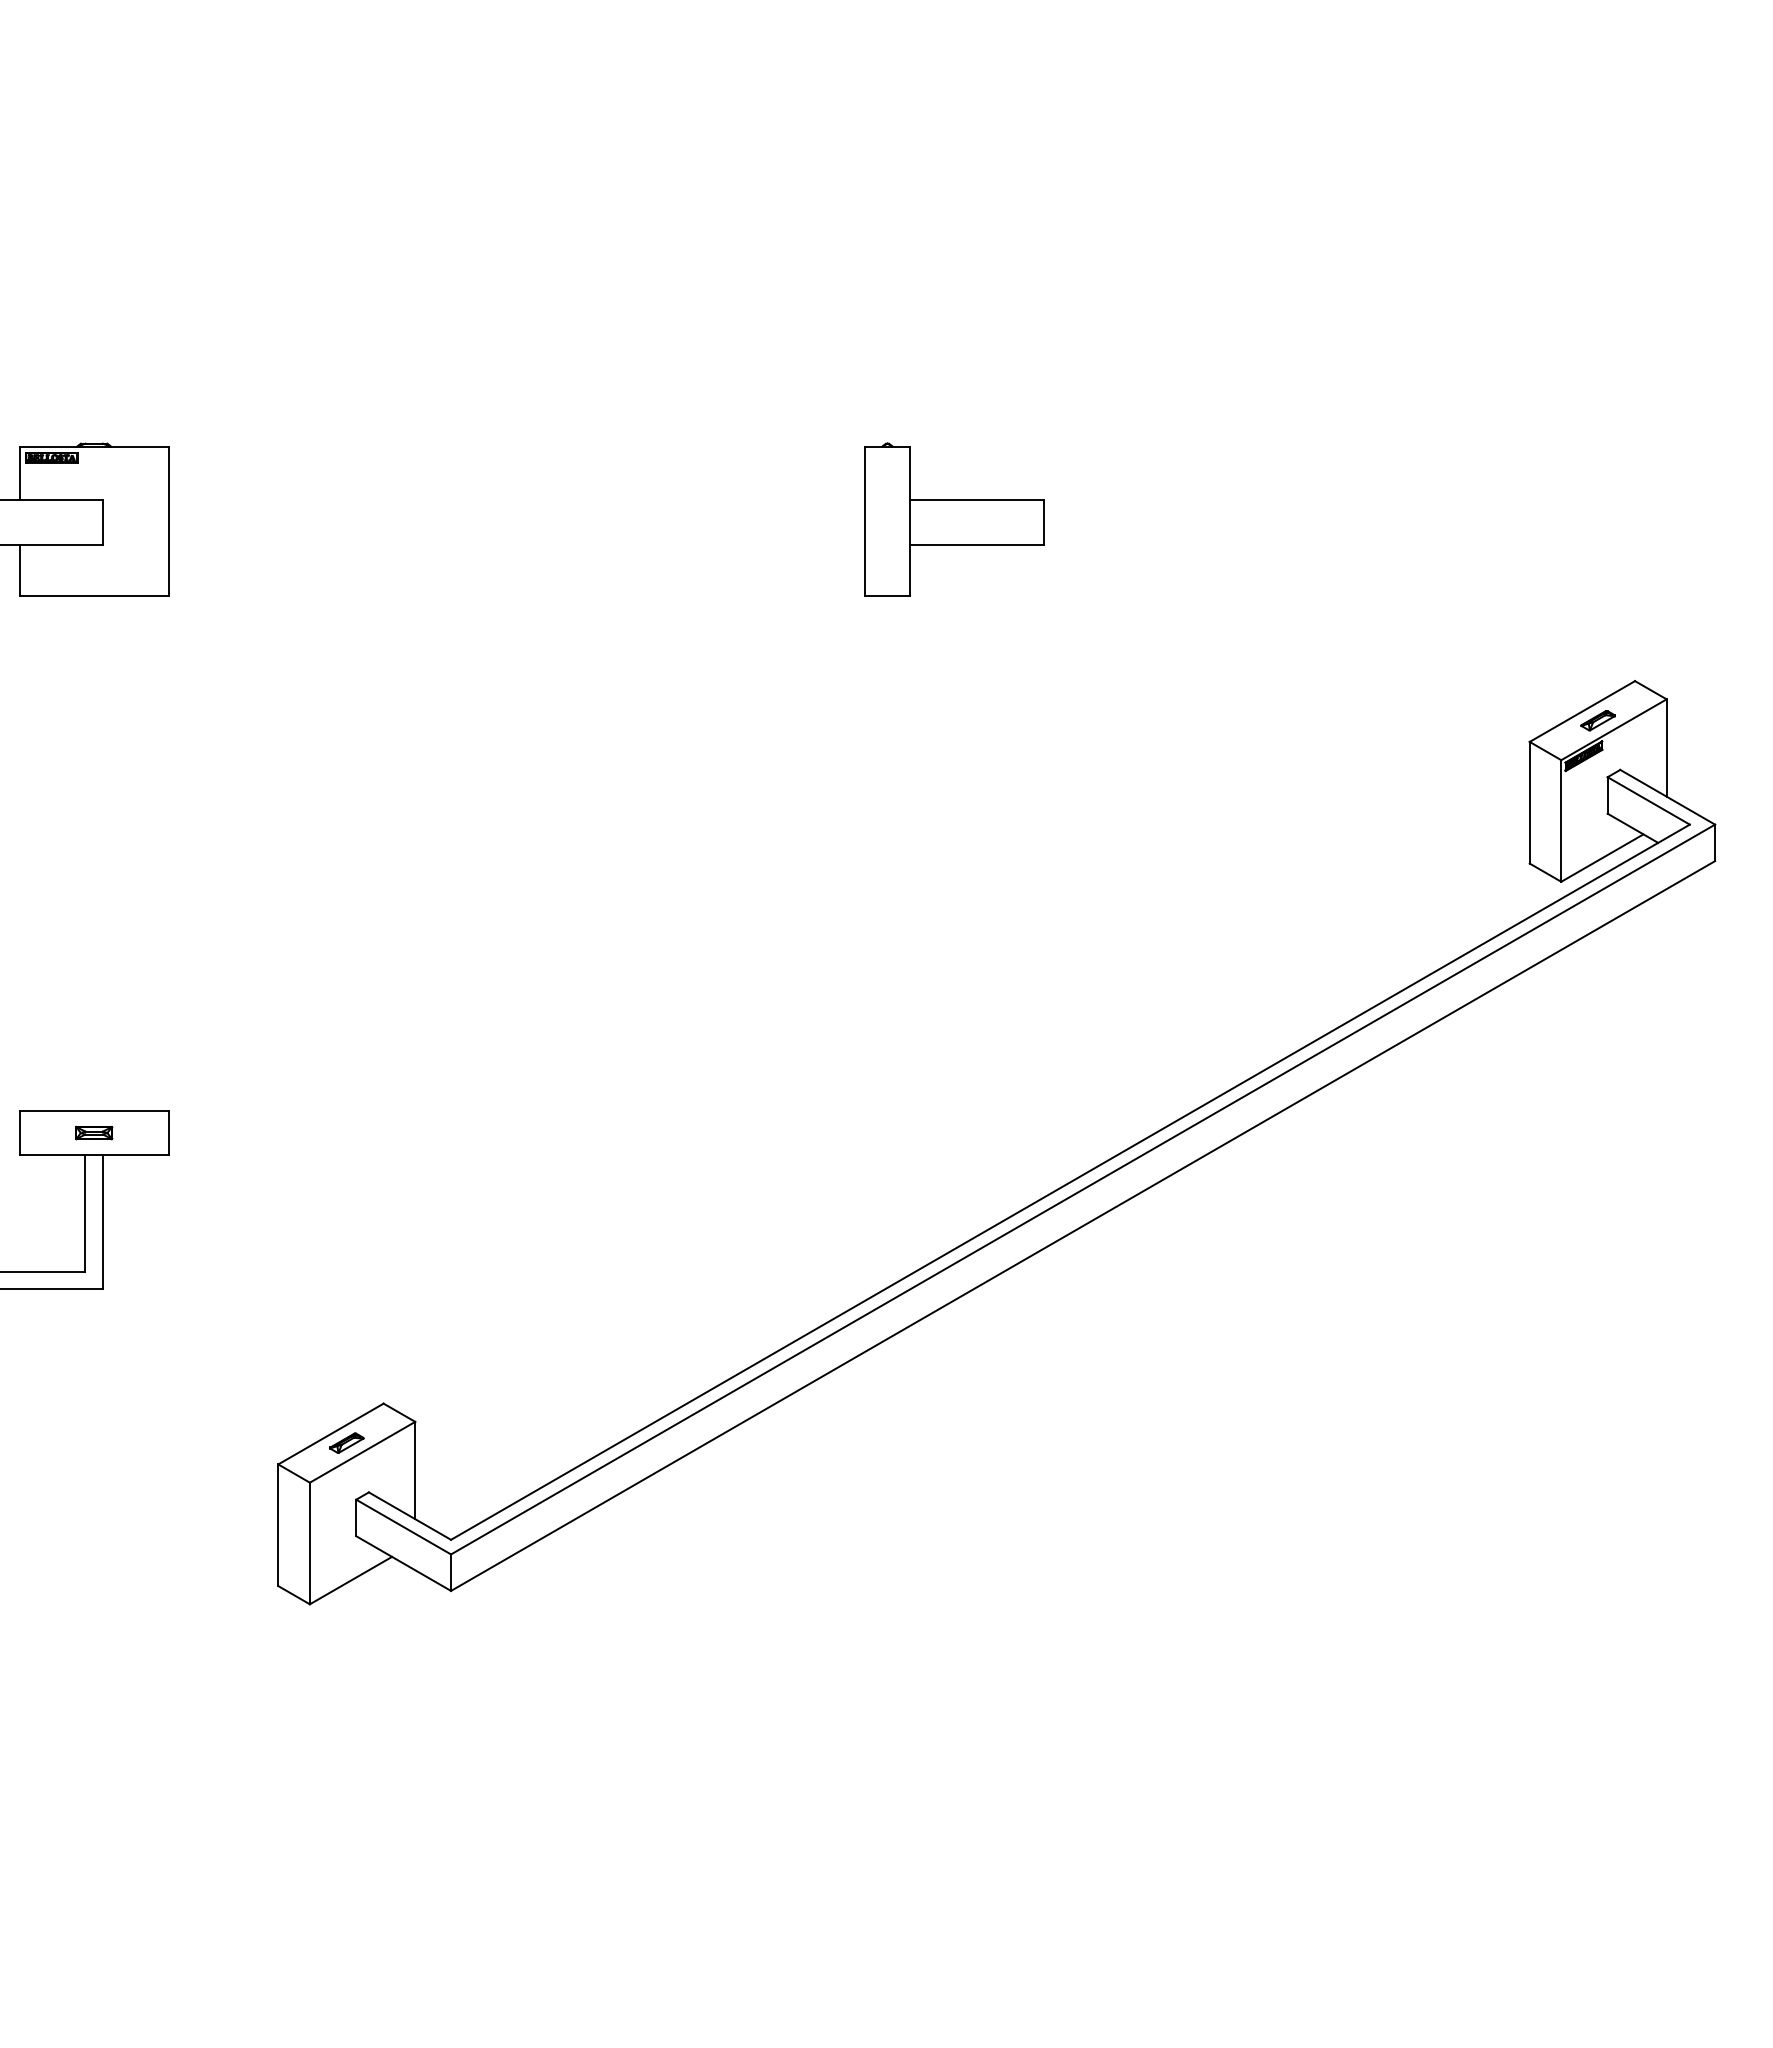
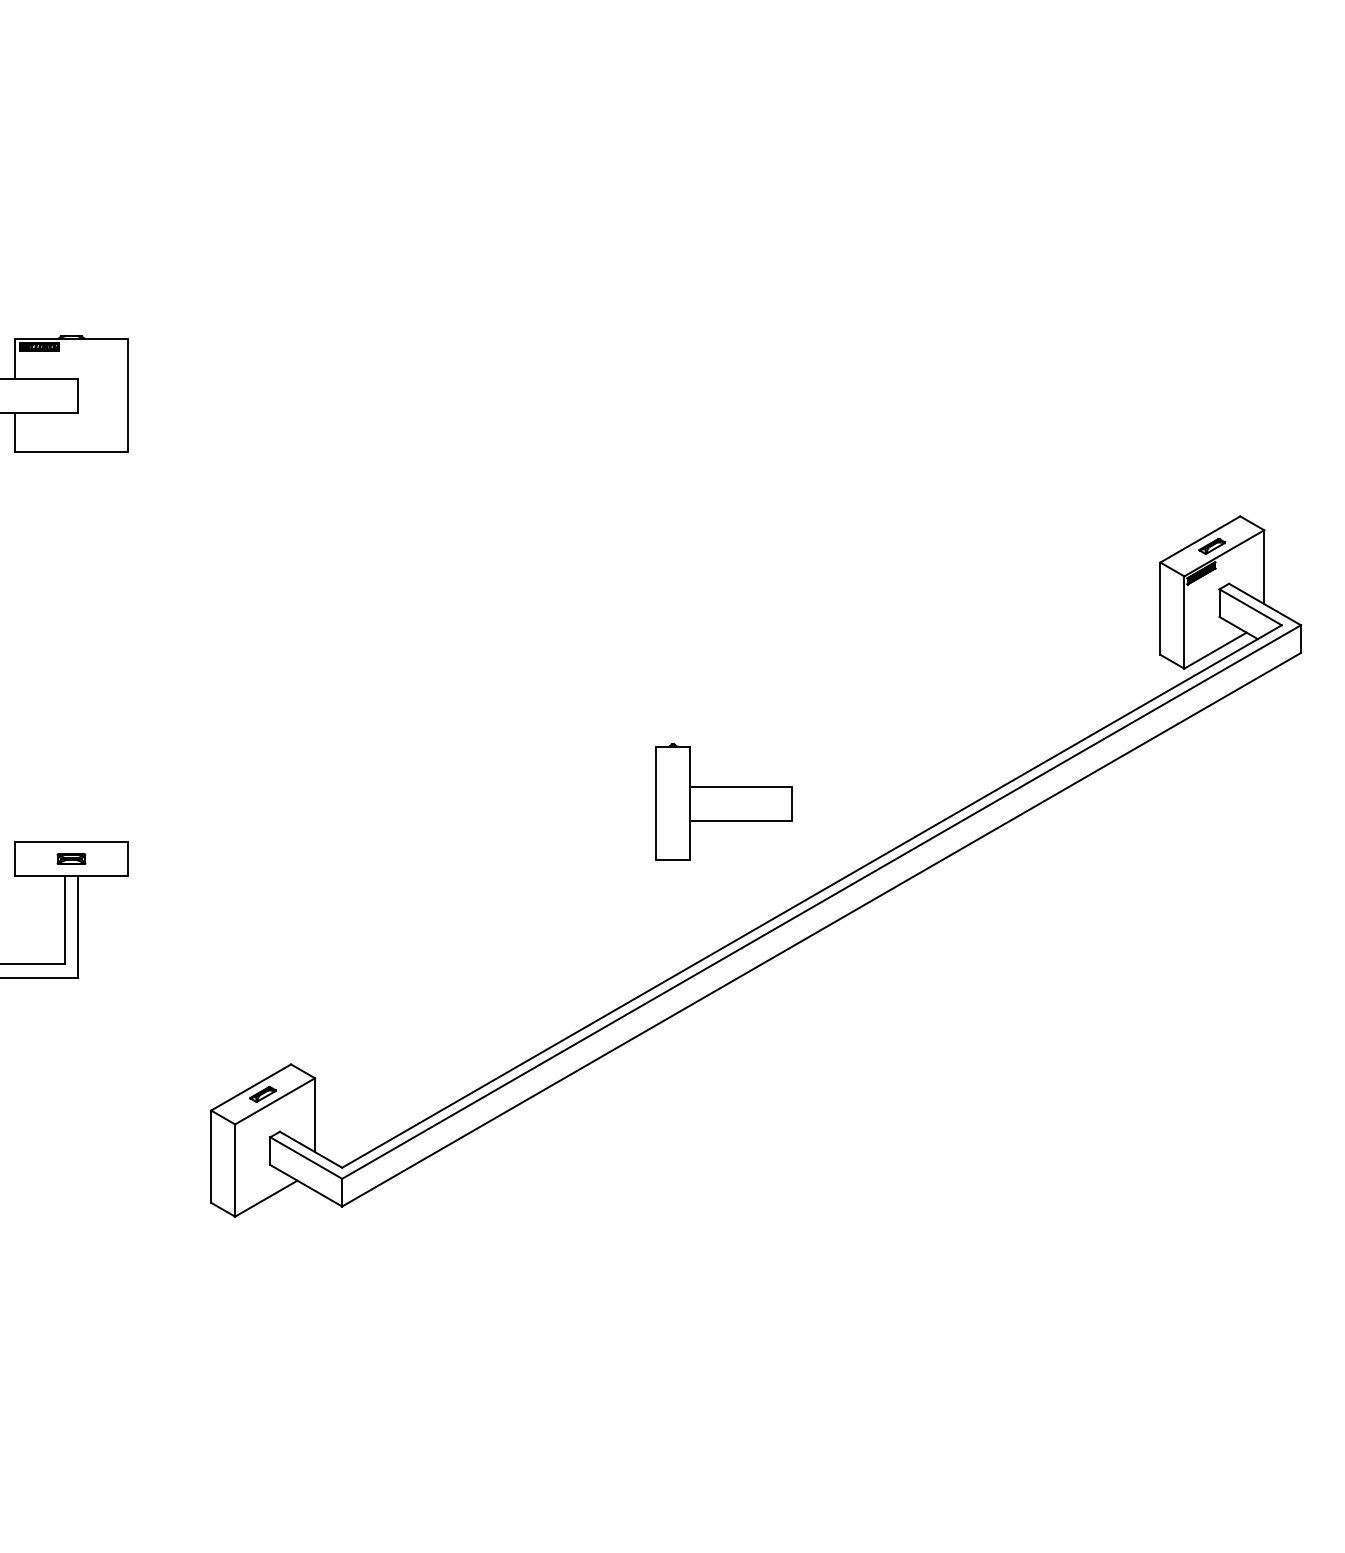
part: (954, 519) -> (724, 801), moved

